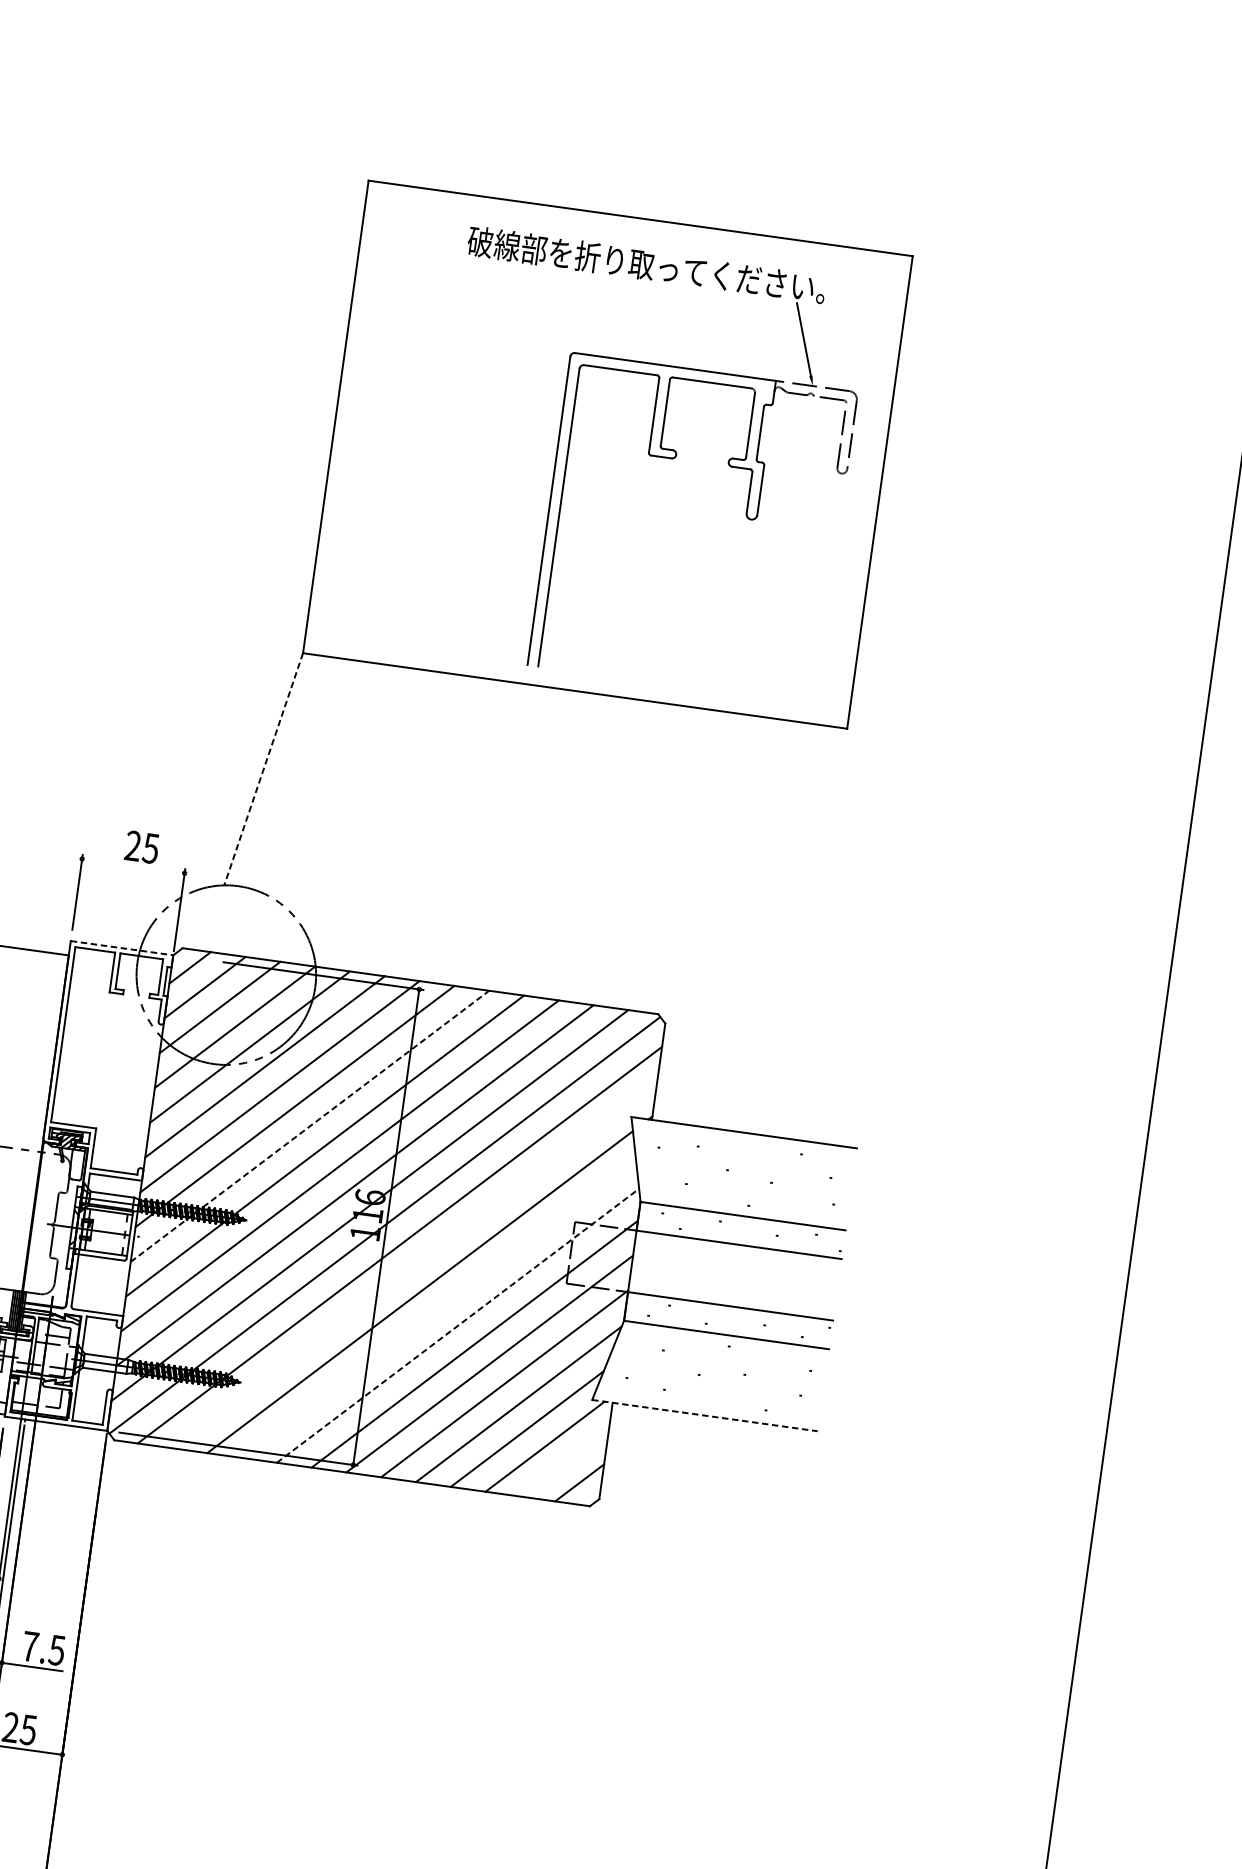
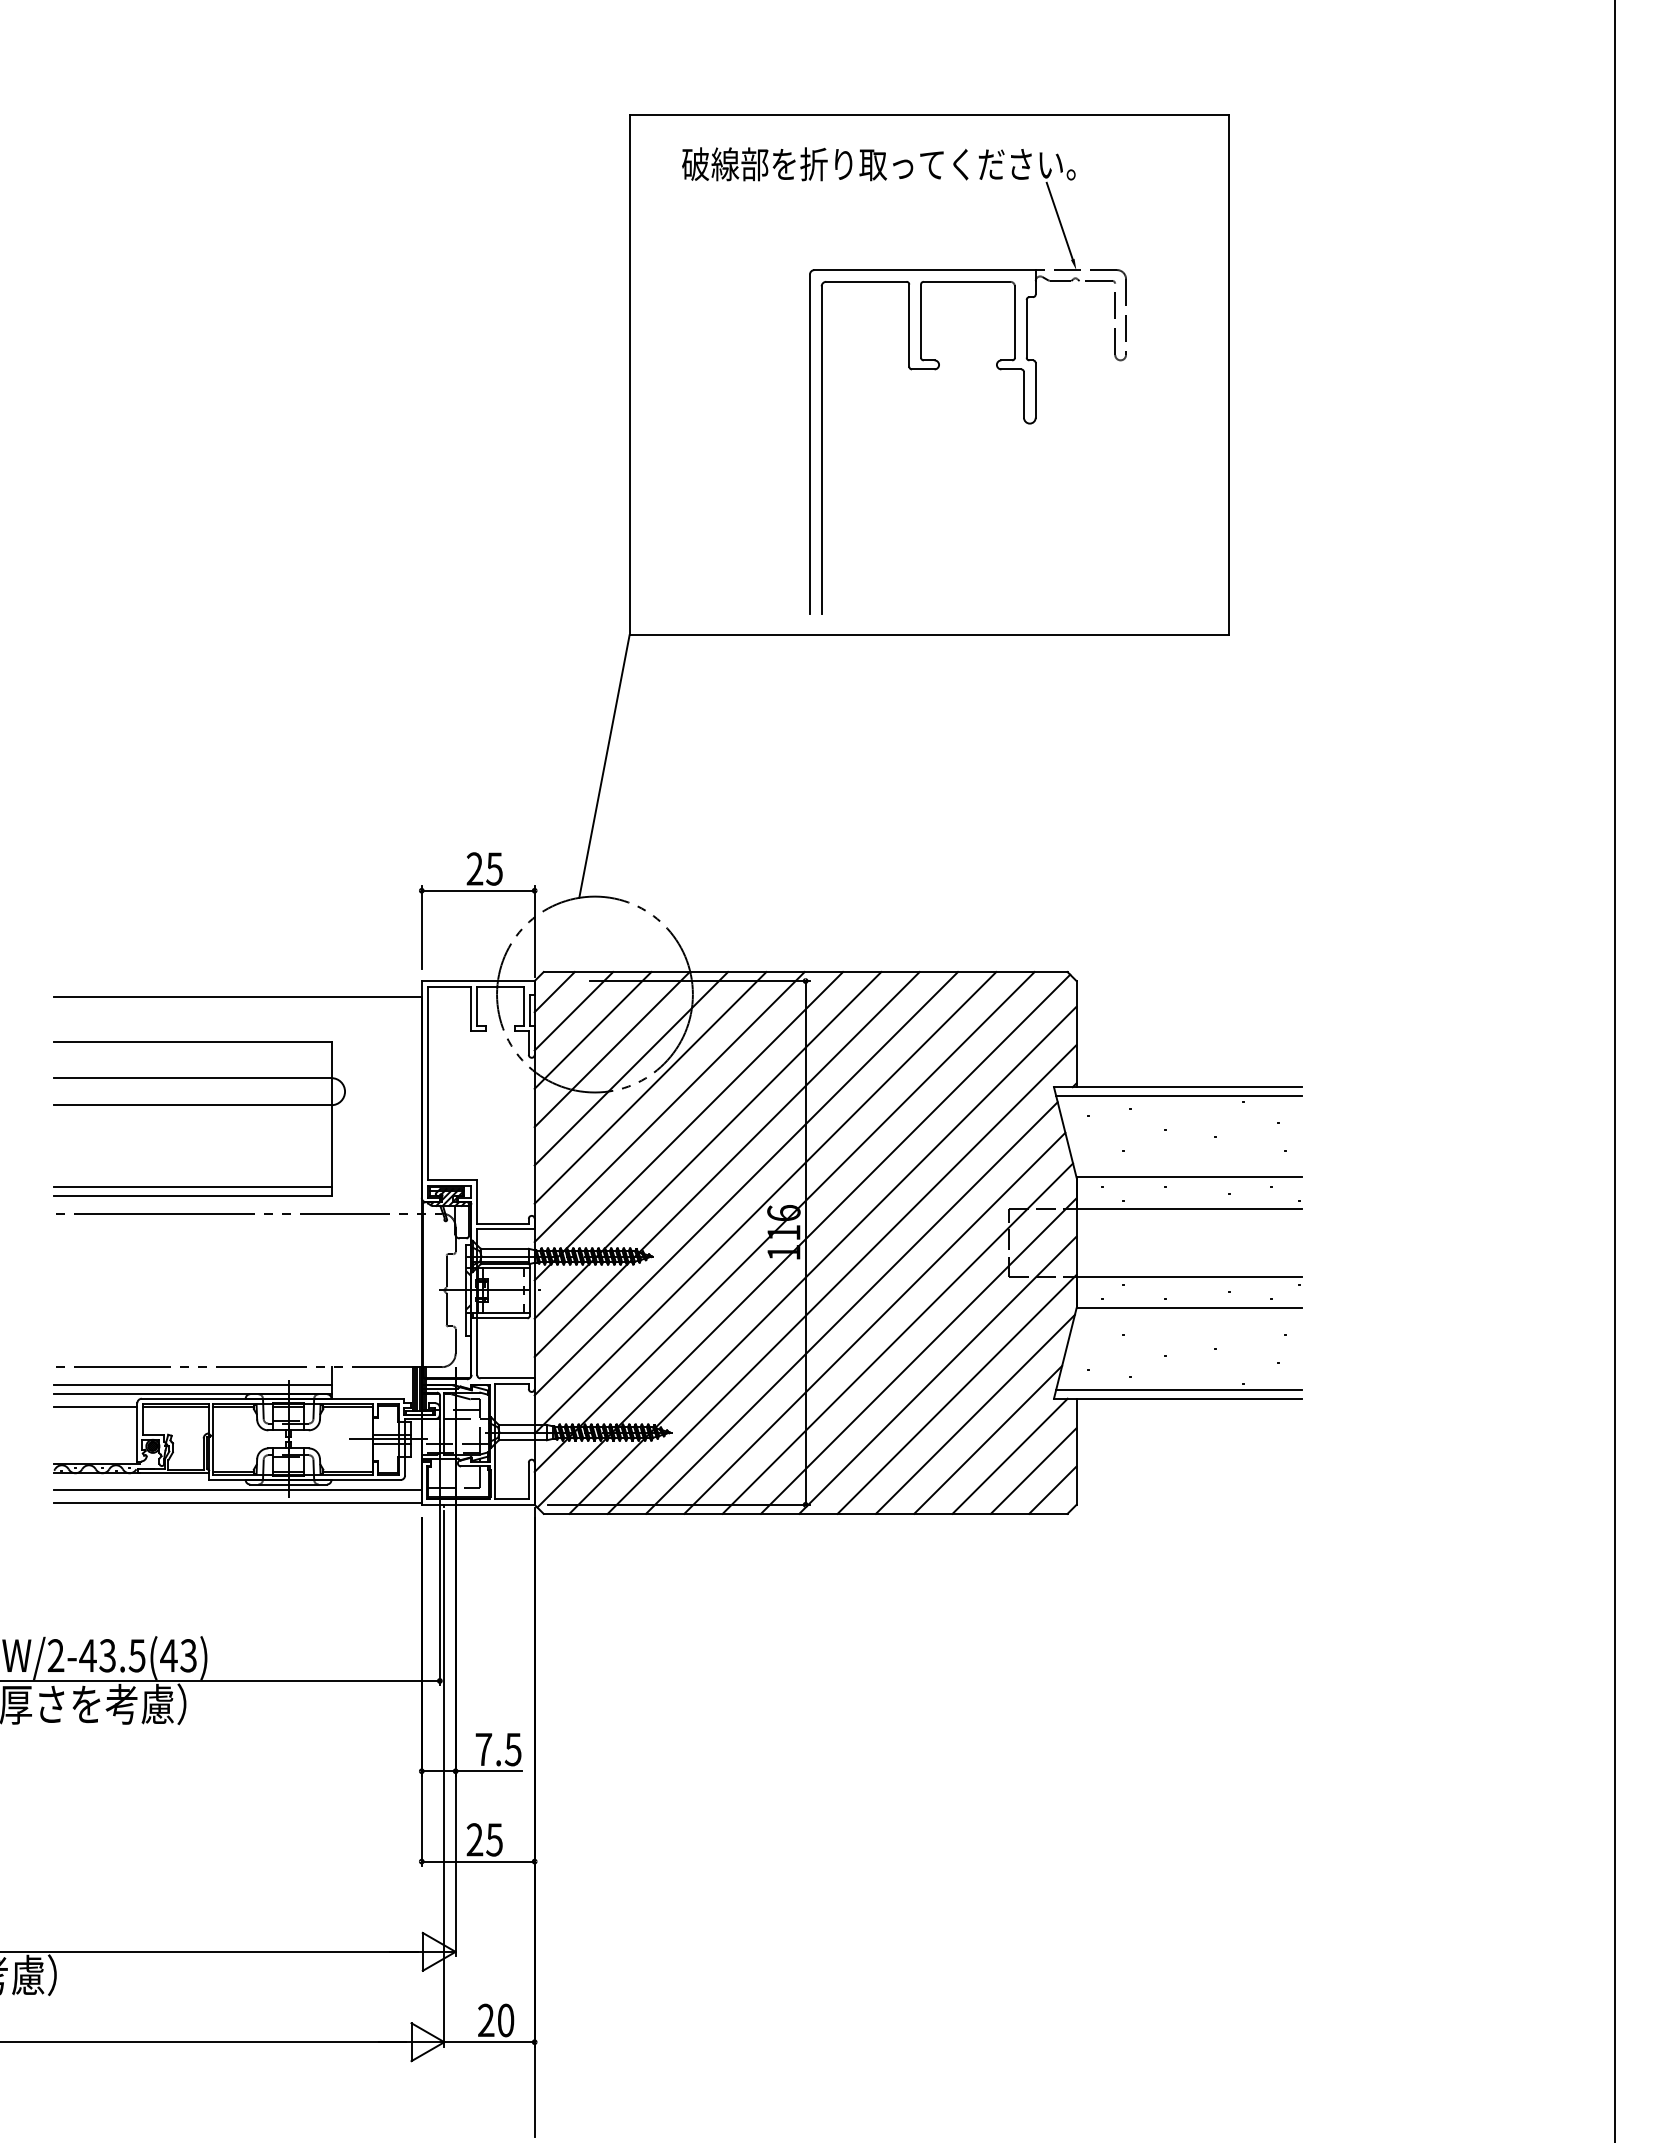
part: (648, 455) -> (909, 369), moved
line: (263, 769) -> (604, 766), dashed -> solid
line: (132, 865) -> (477, 890), added
line: (122, 948) -> (478, 981), dashed -> solid
line: (310, 1126) -> (708, 1145), dashed -> solid
line: (744, 1141) -> (1179, 1096), added
line: (414, 1264) -> (841, 1279), added
line: (438, 1308) -> (874, 1322), added
line: (457, 1325) -> (897, 1338), dashed -> solid
line: (707, 1407) -> (1179, 1389), added
line: (705, 1415) -> (1178, 1398), dashed -> solid
line: (564, 1462) -> (1033, 1470), added

